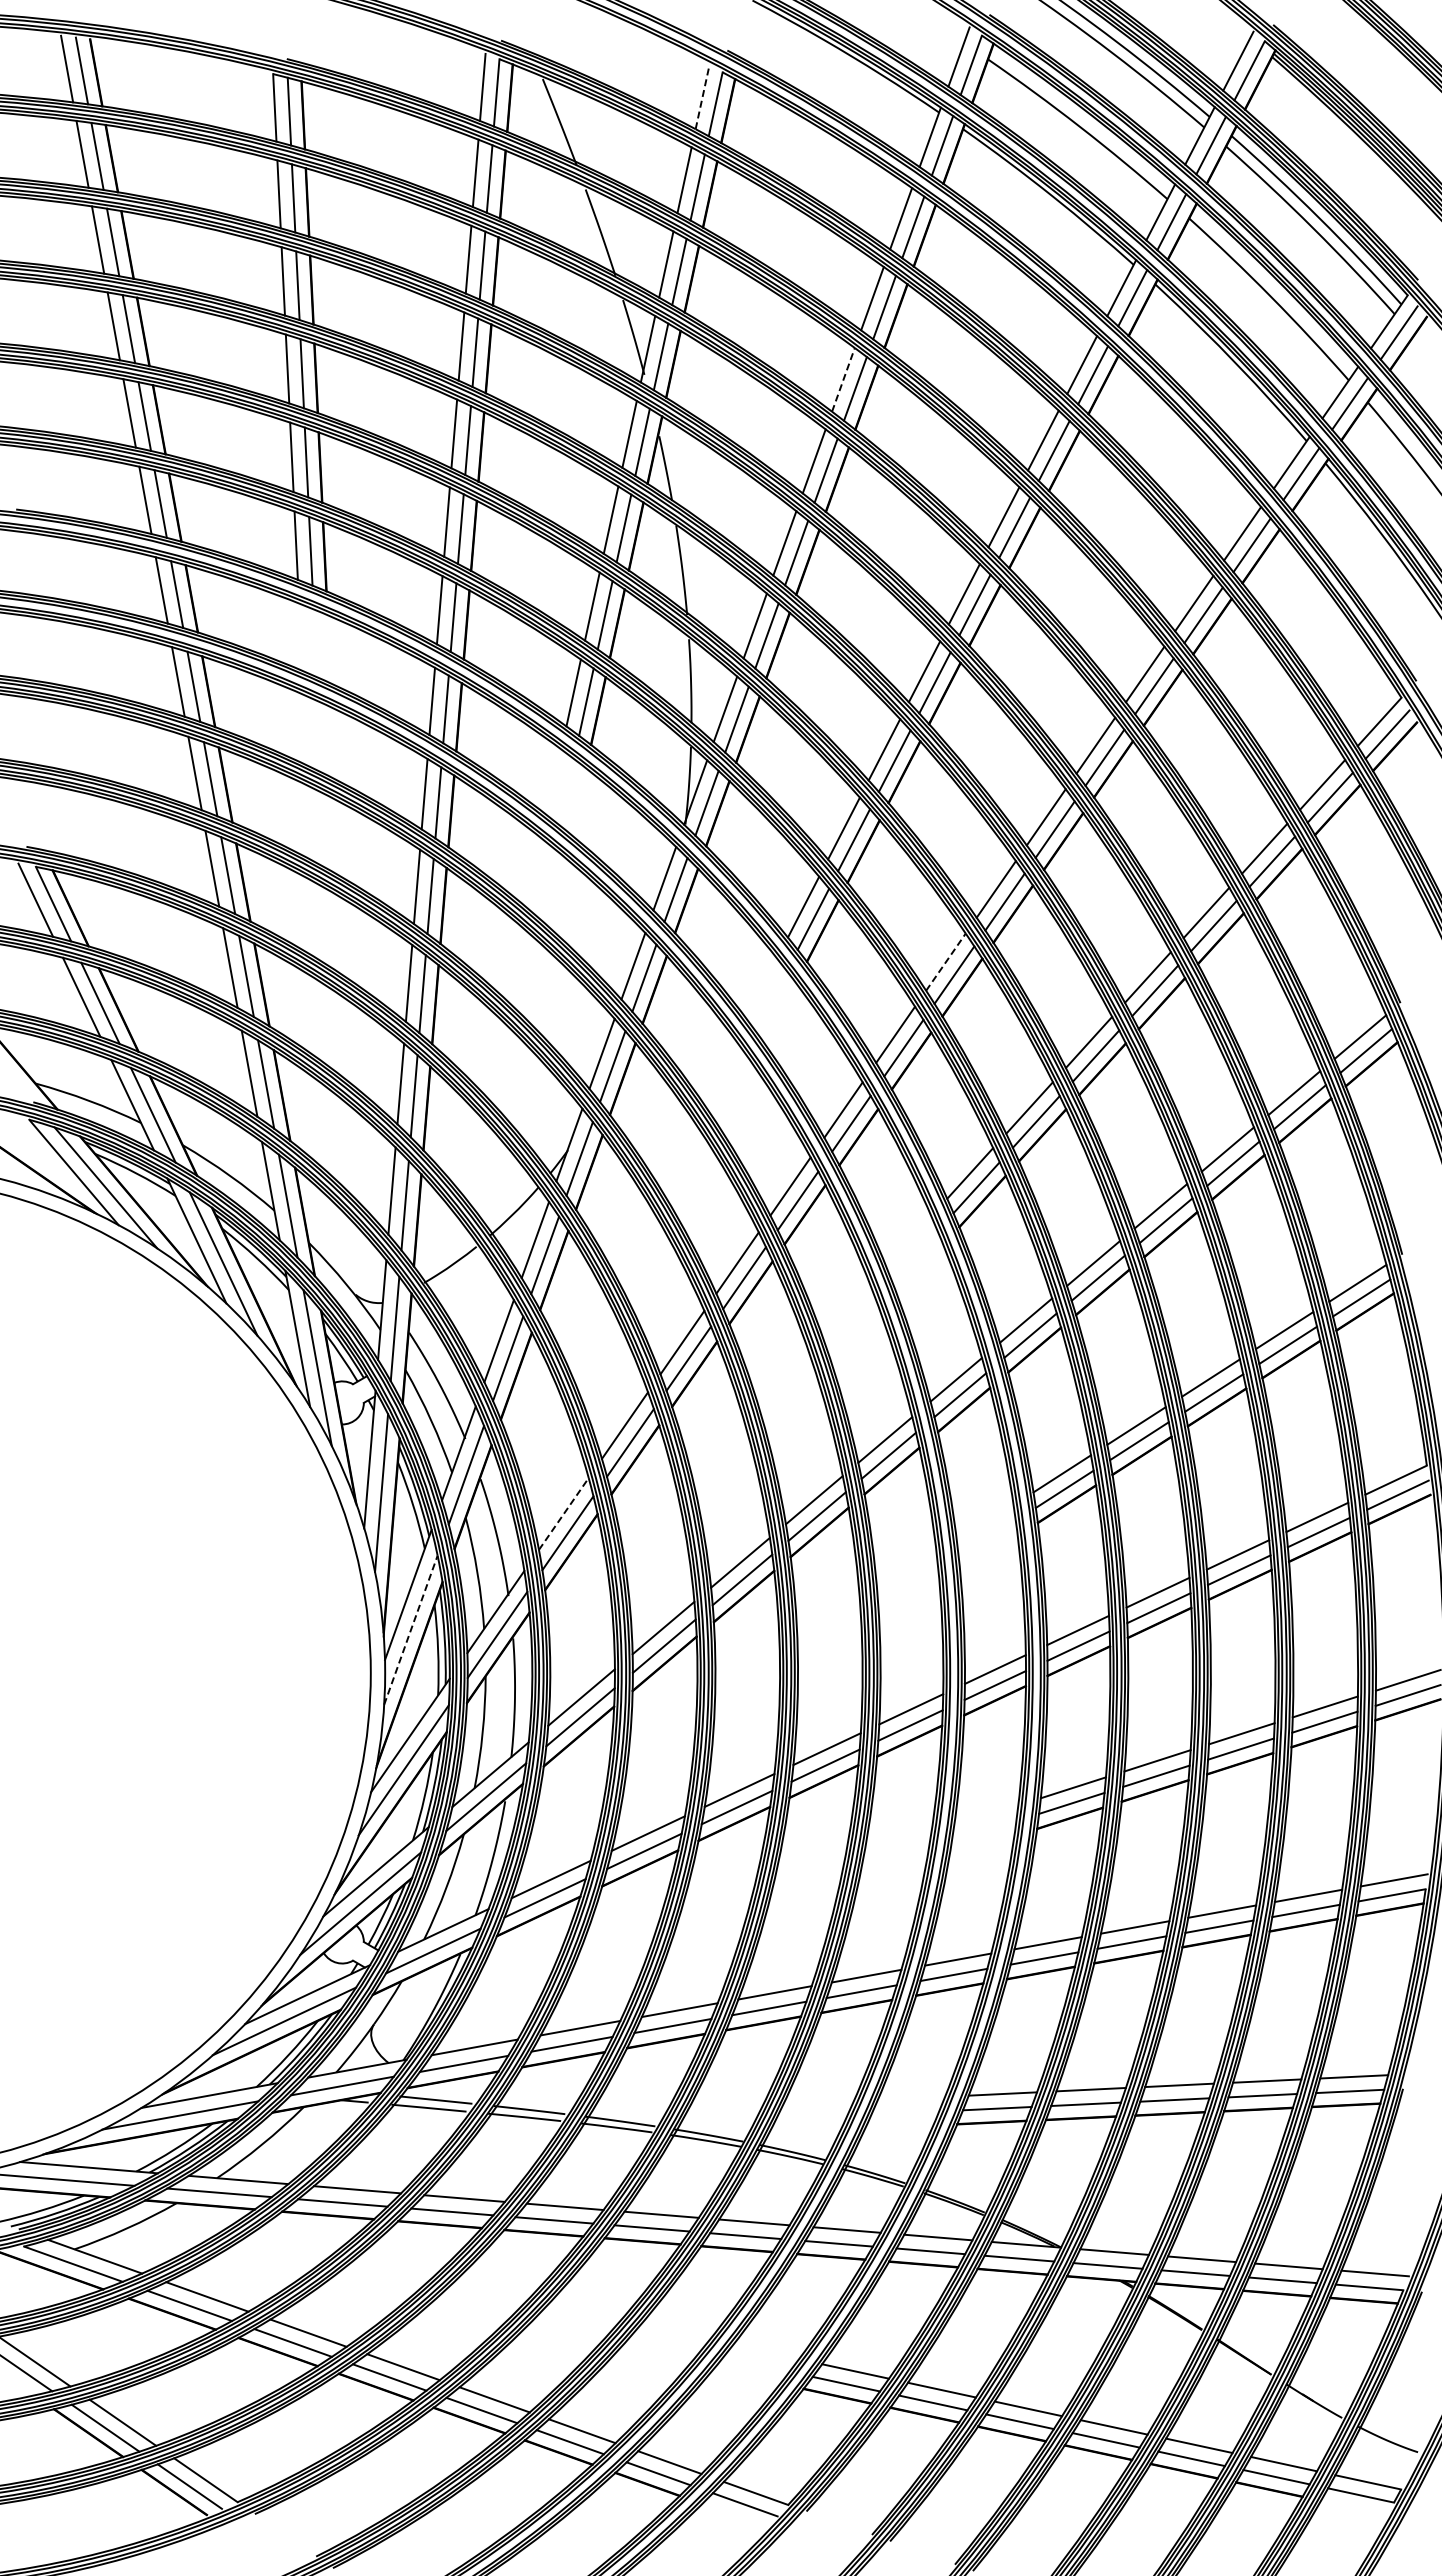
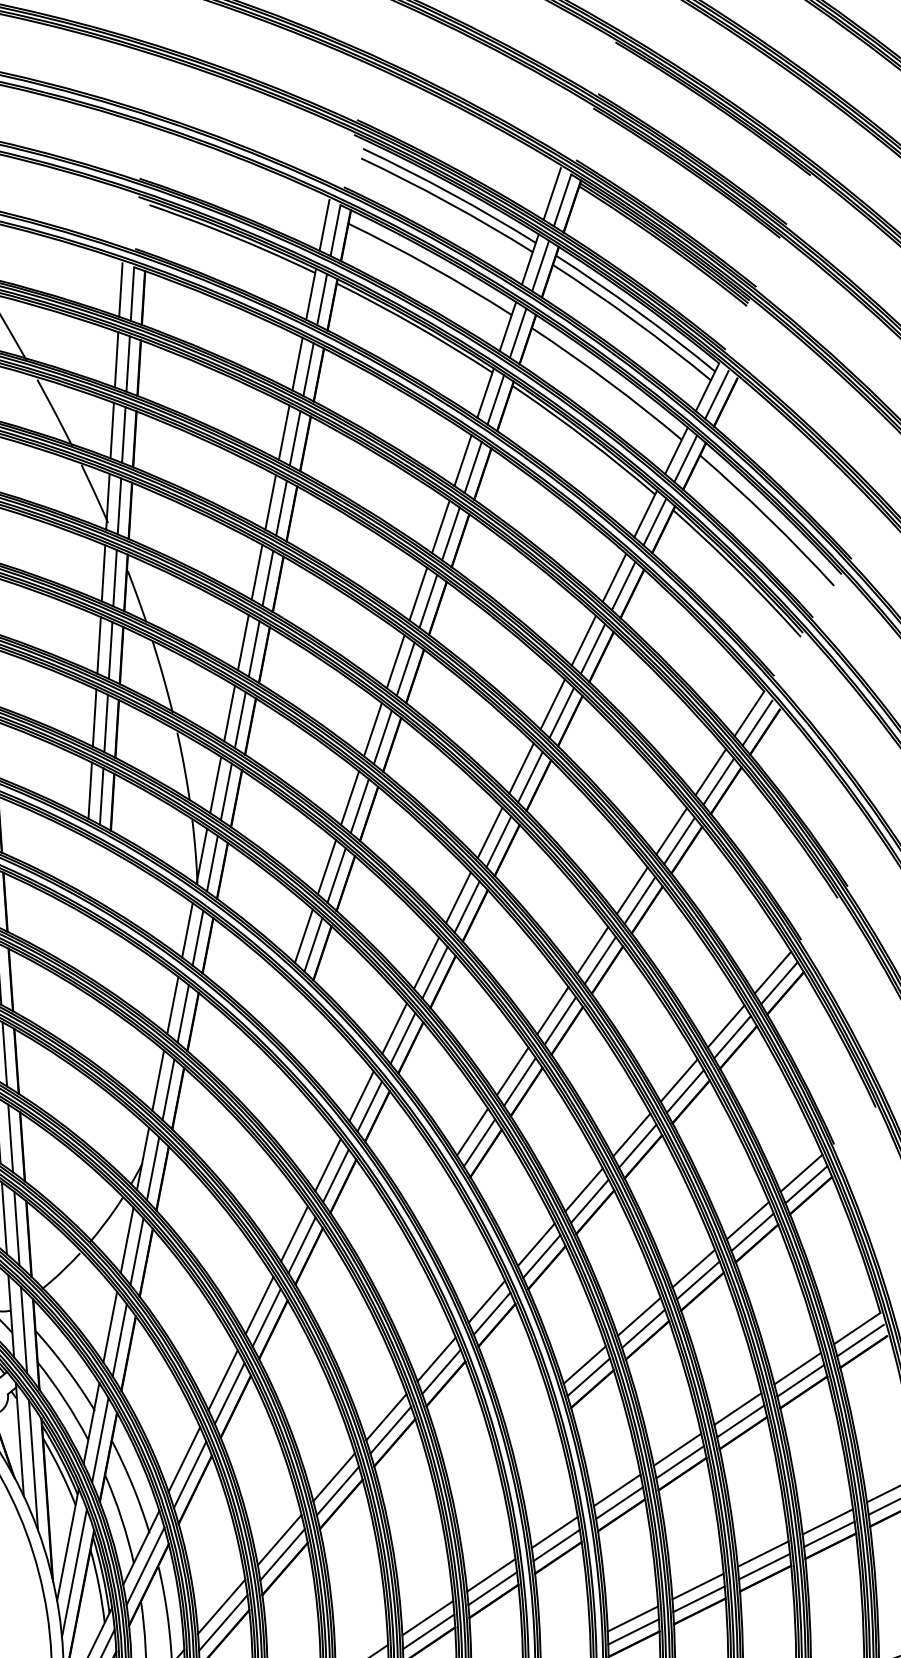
line: (702, 97) -> (120, 290), dashed -> solid
line: (843, 379) -> (270, 502), dashed -> solid
line: (945, 962) -> (426, 963), dashed -> solid
line: (563, 1513) -> (184, 1459), dashed -> solid
line: (411, 1629) -> (74, 1572), dashed -> solid

